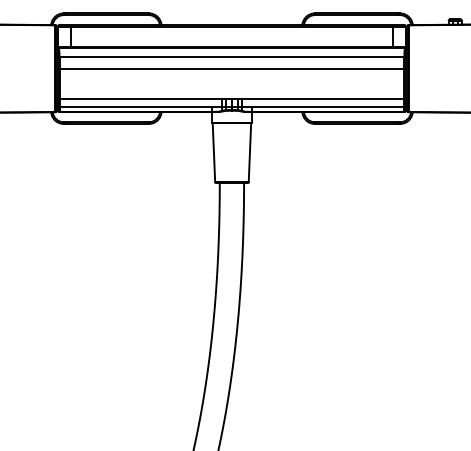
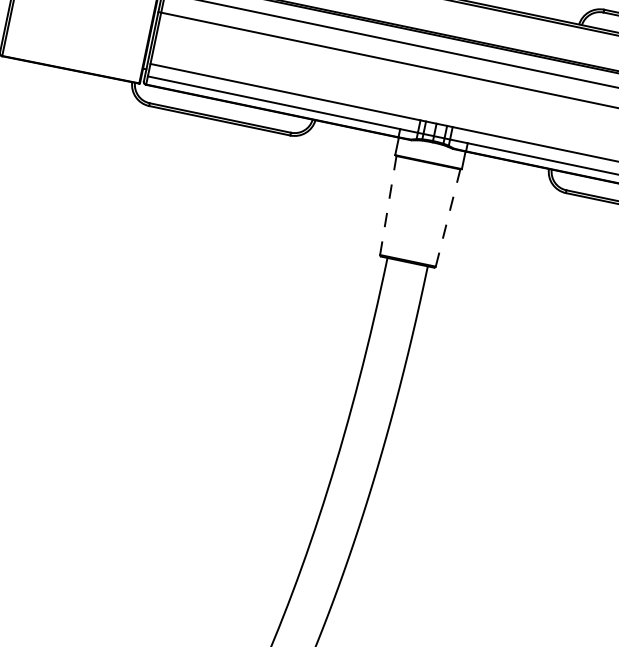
line: (213, 152) -> (387, 205), solid -> dashed
line: (249, 152) -> (447, 217), solid -> dashed

